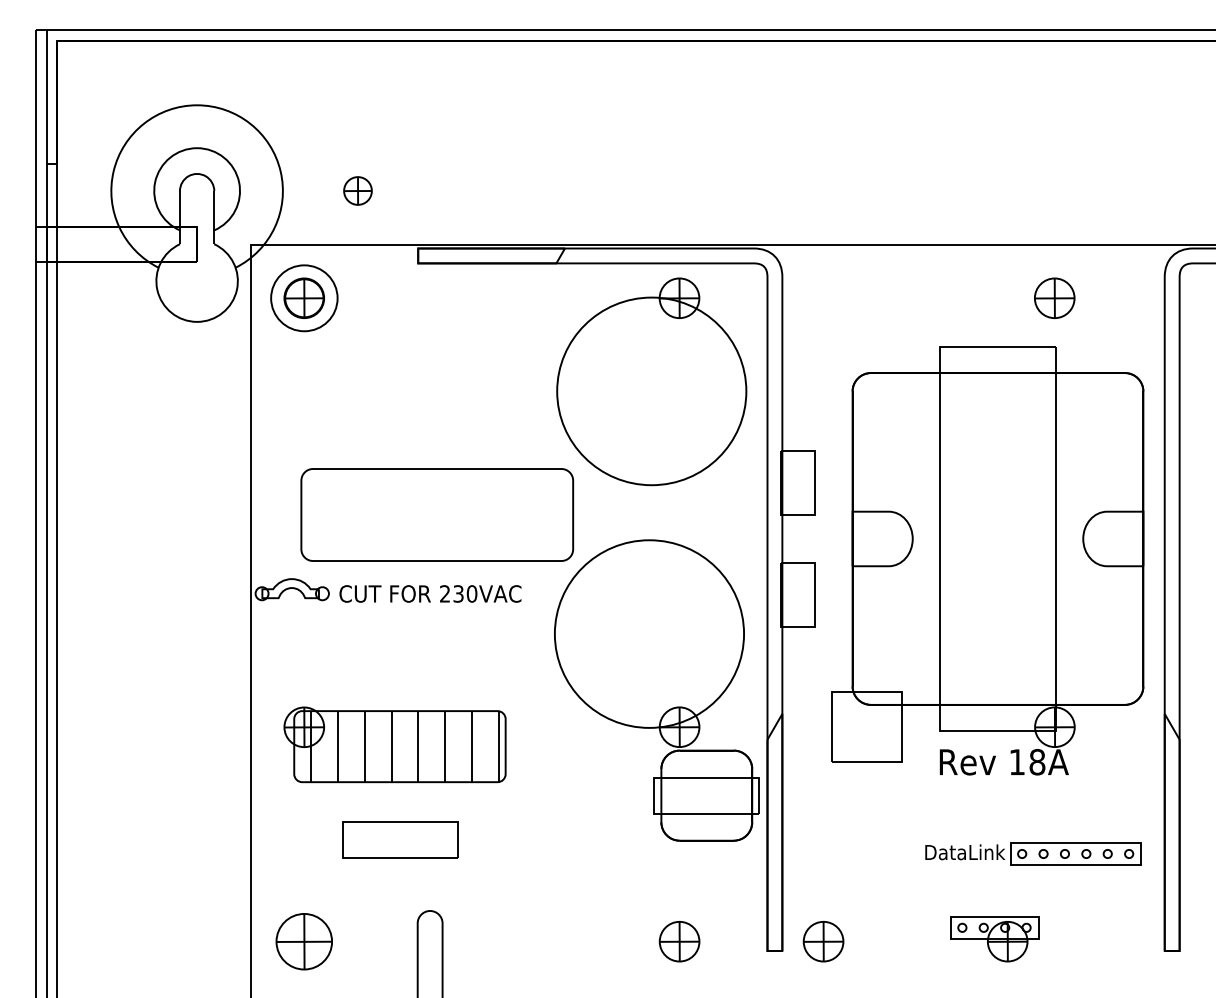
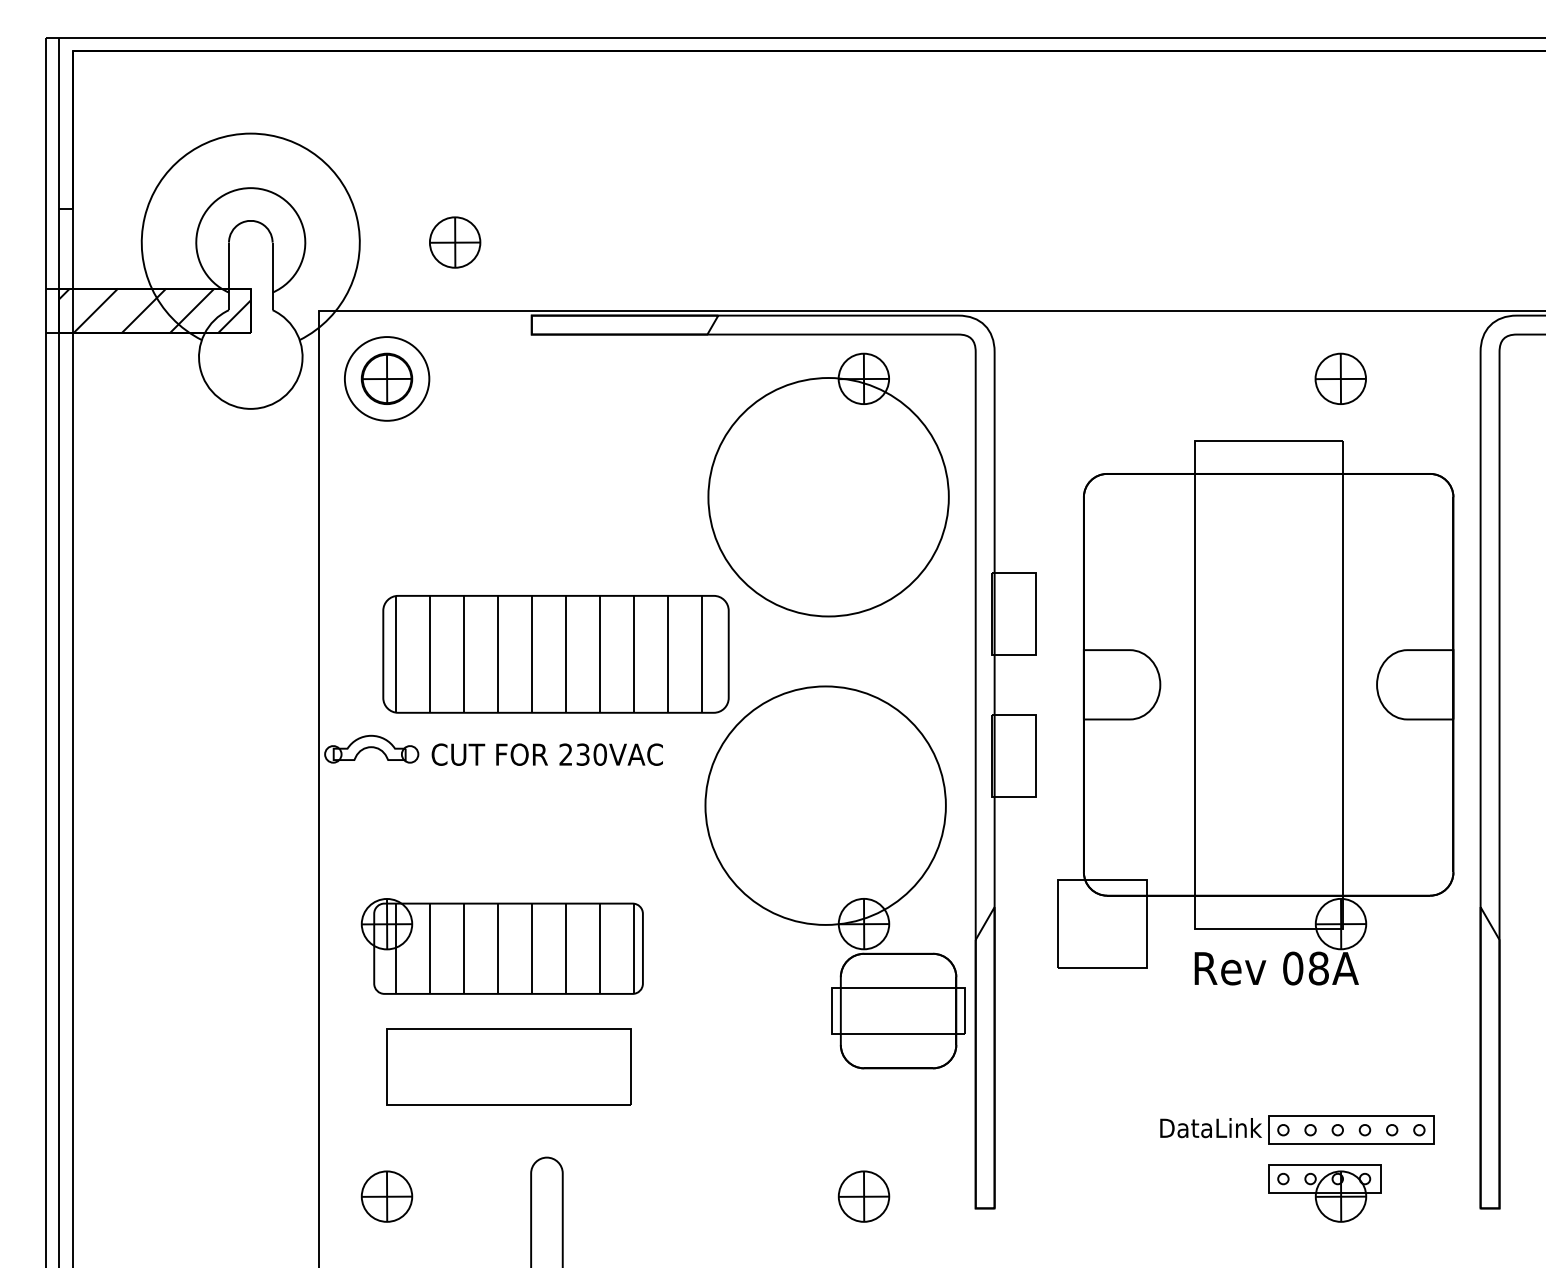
part: (358, 190) -> (455, 242), size x1.43
hatch: (121, 244) -> (154, 310), added
hatch: (431, 514) -> (548, 653), added
text: (1017, 762) -> (1293, 968), 18A -> 08A
part: (399, 839) -> (508, 1066), size x1.67
part: (1033, 853) -> (1297, 1129), moved
part: (994, 939) -> (1324, 1193), moved
part: (303, 941) -> (386, 1196), size x0.71
part: (823, 941) -> (1046, 1196), removed

